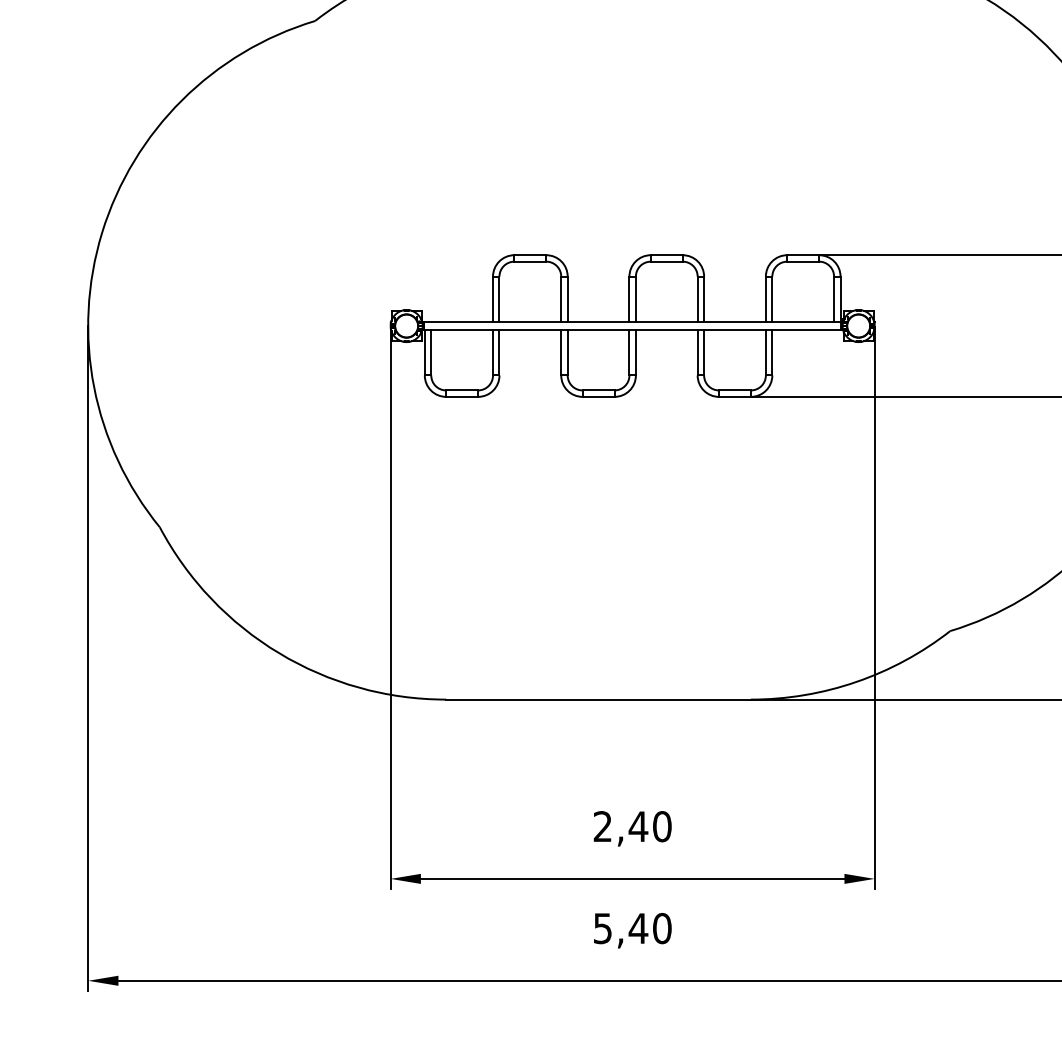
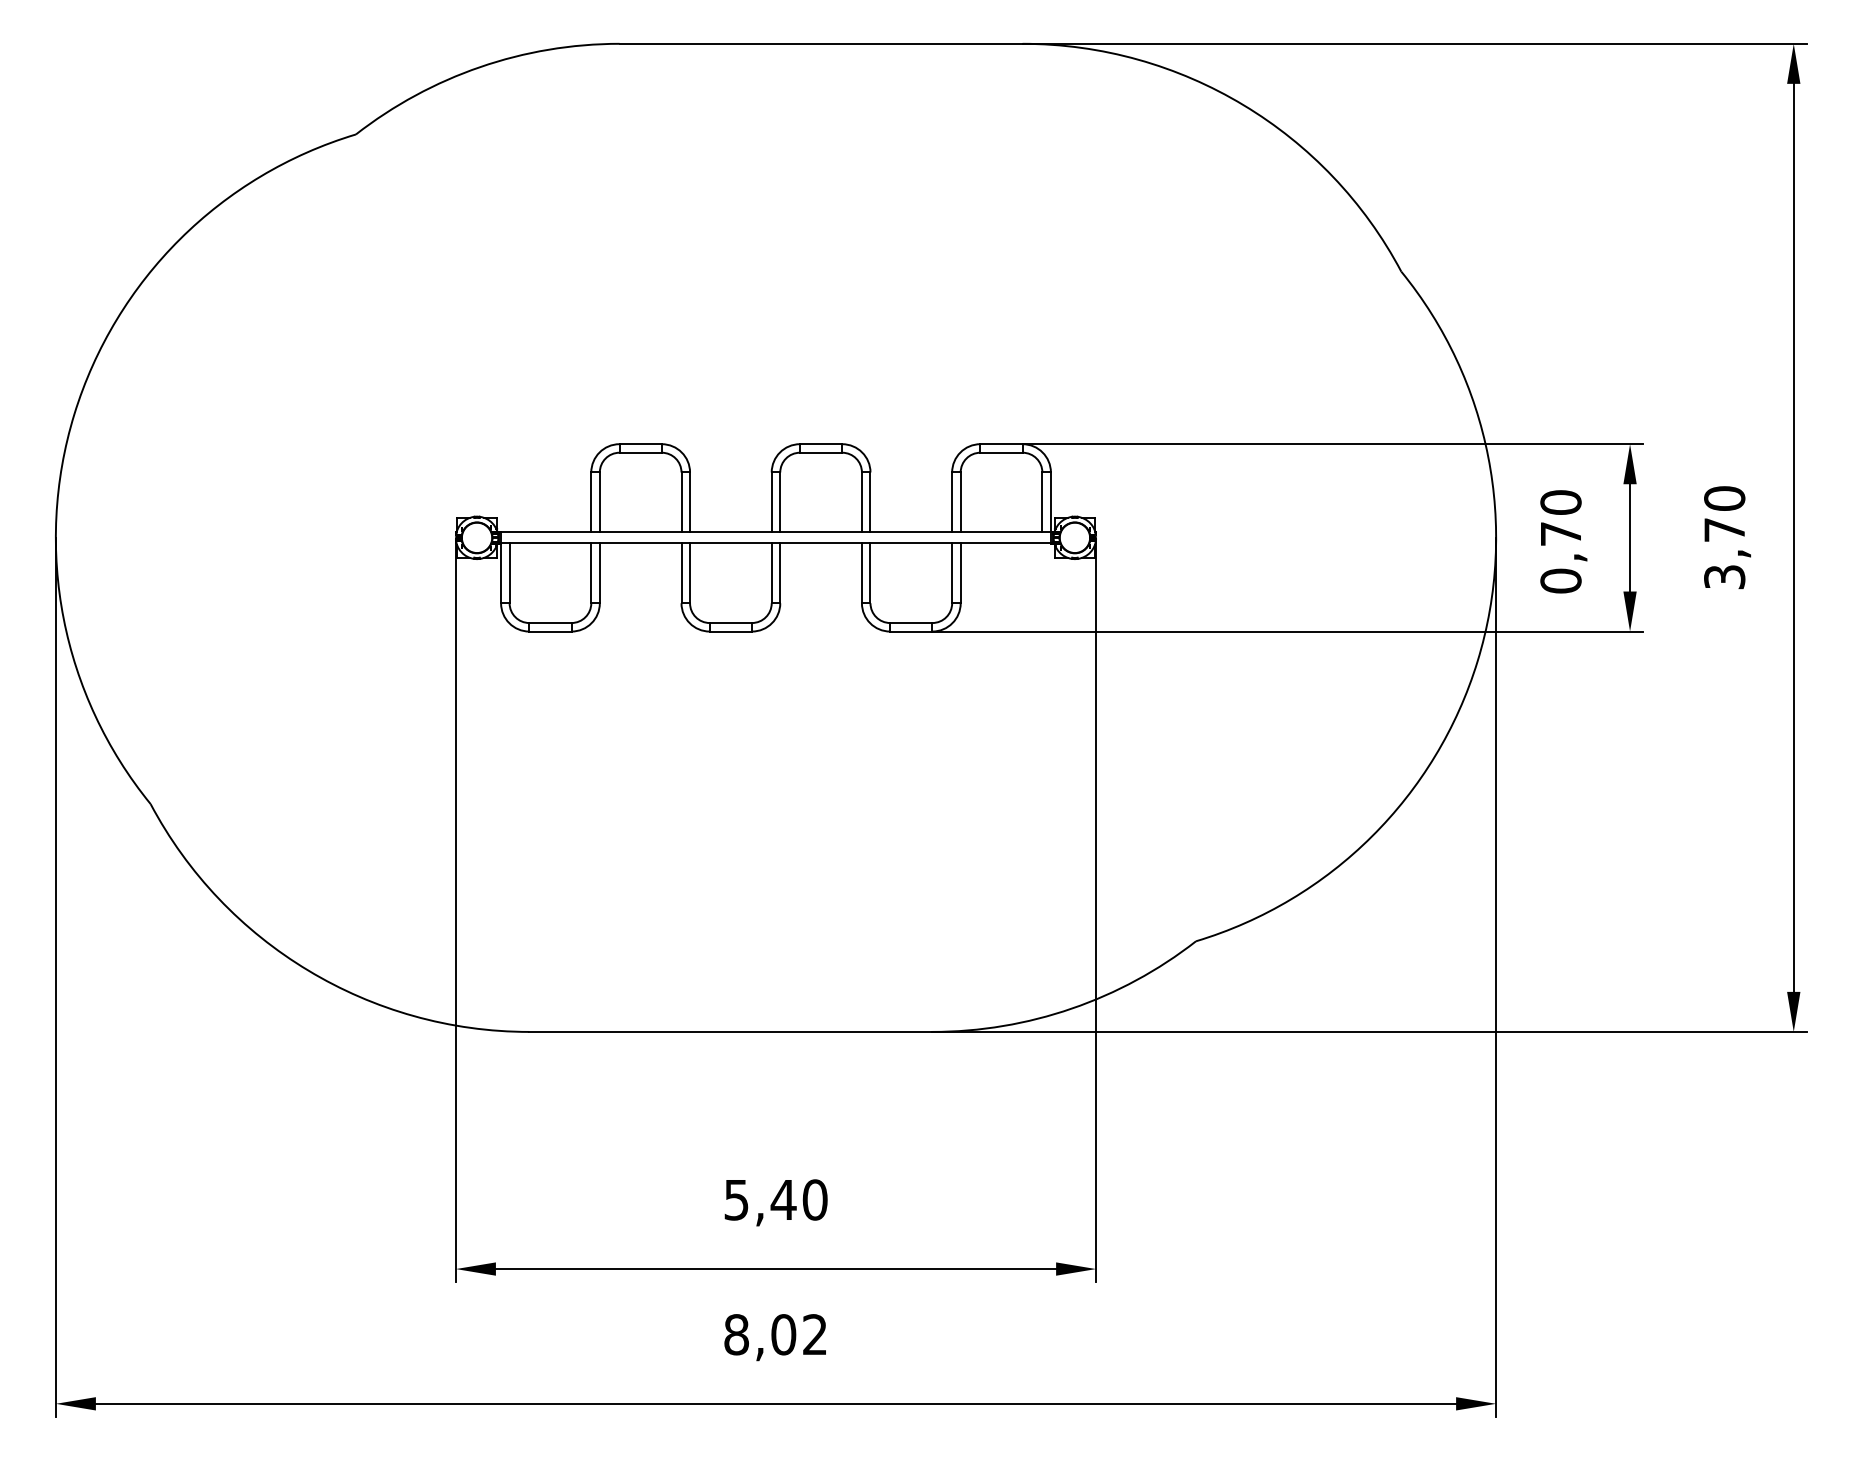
text: (602, 826) -> (736, 1199), 2,40 -> 5,40
text: (632, 928) -> (775, 1334), 5,40 -> 8,02

